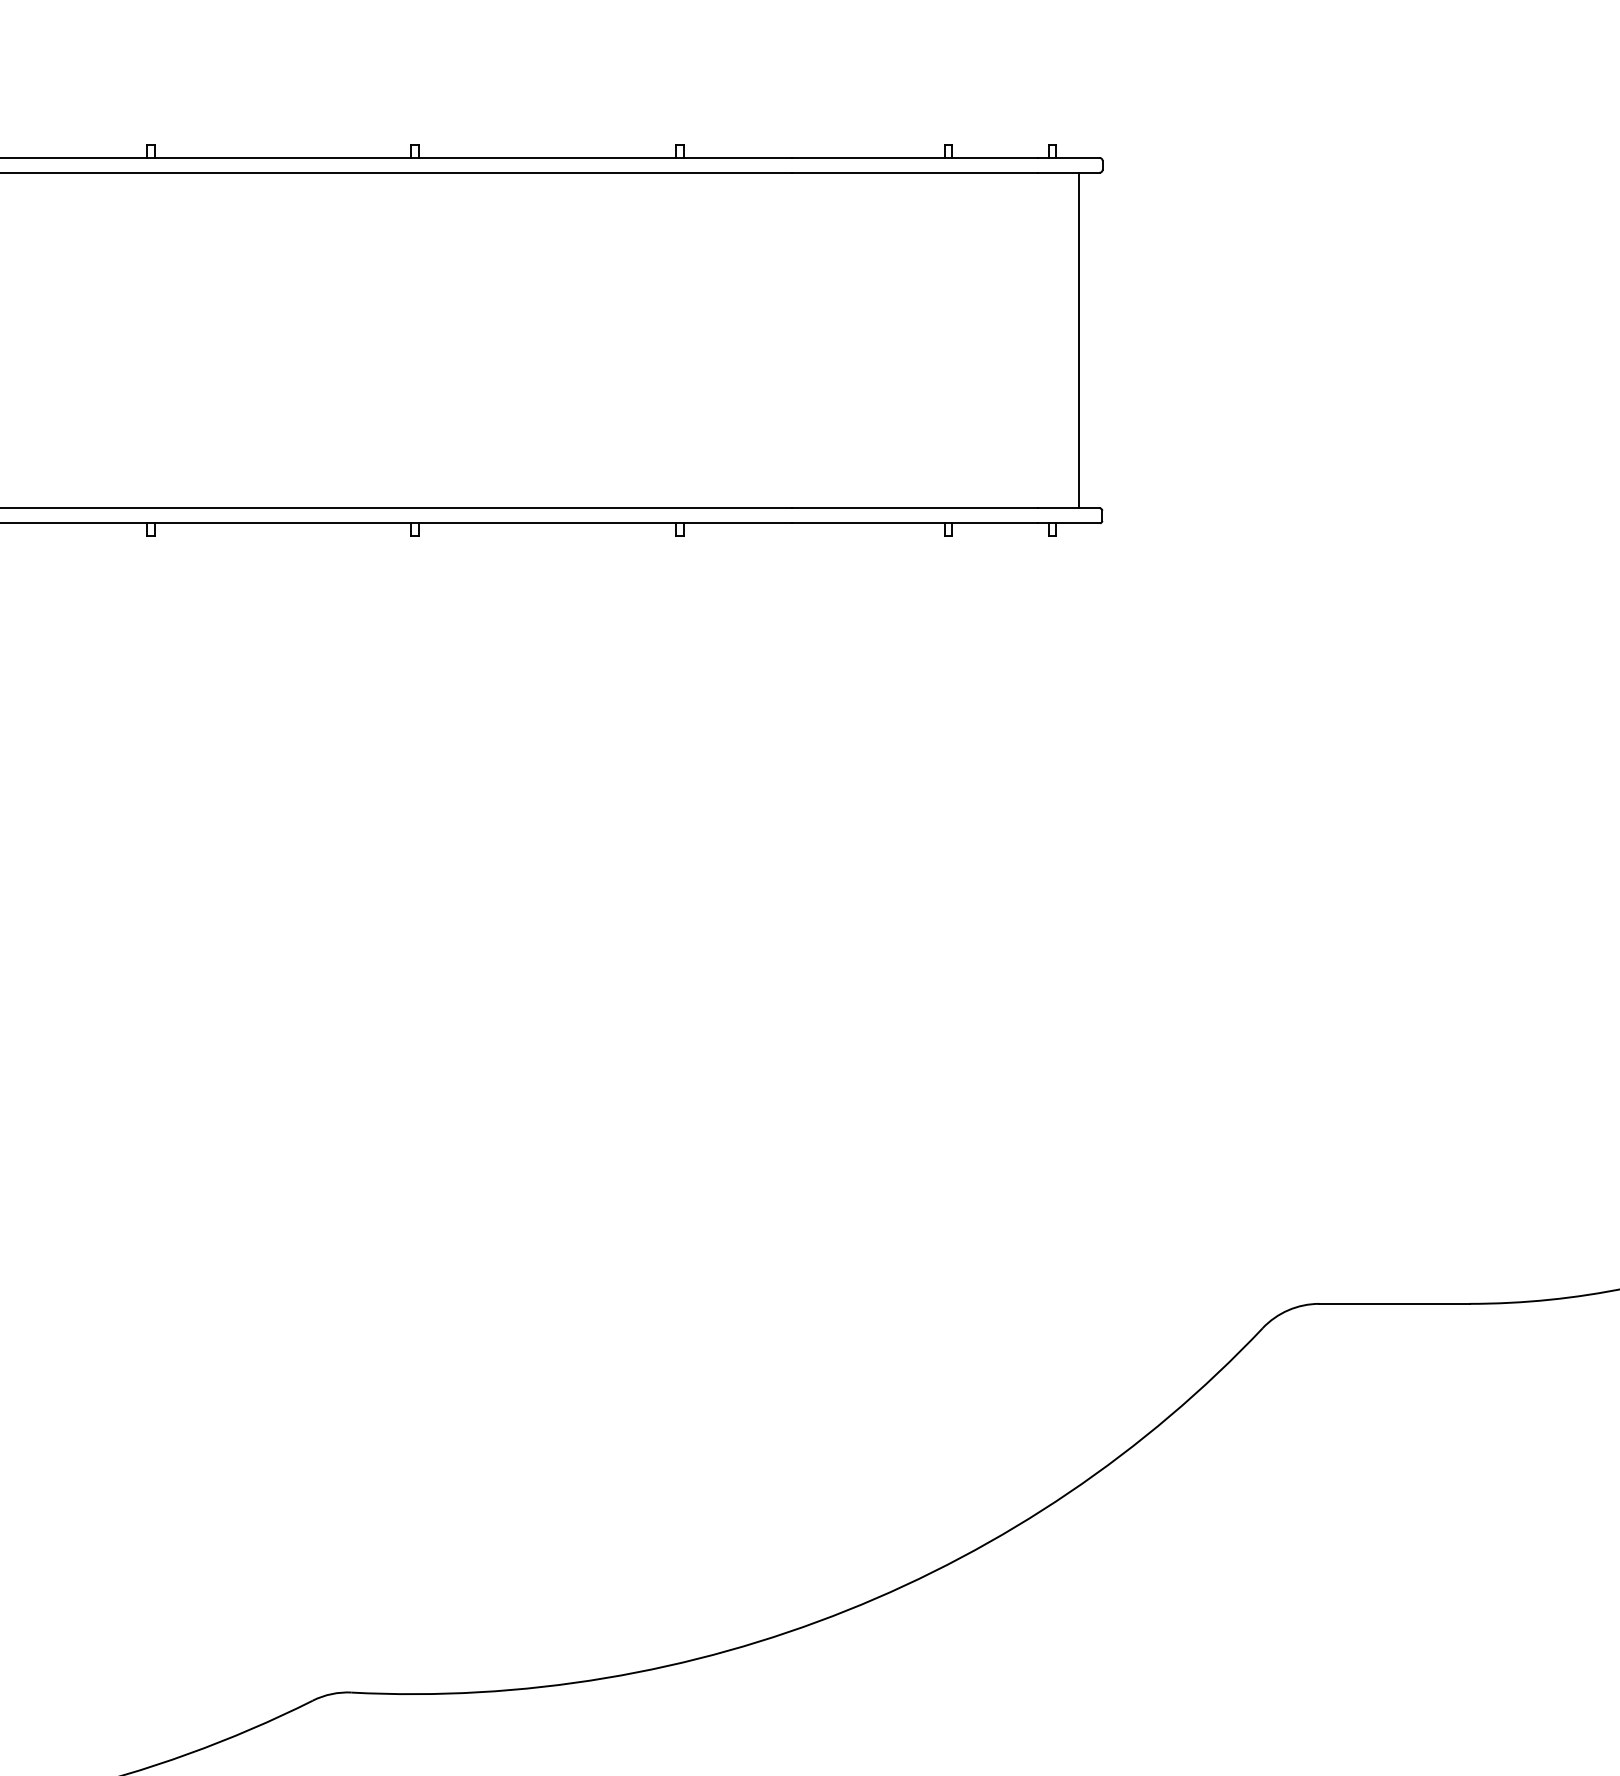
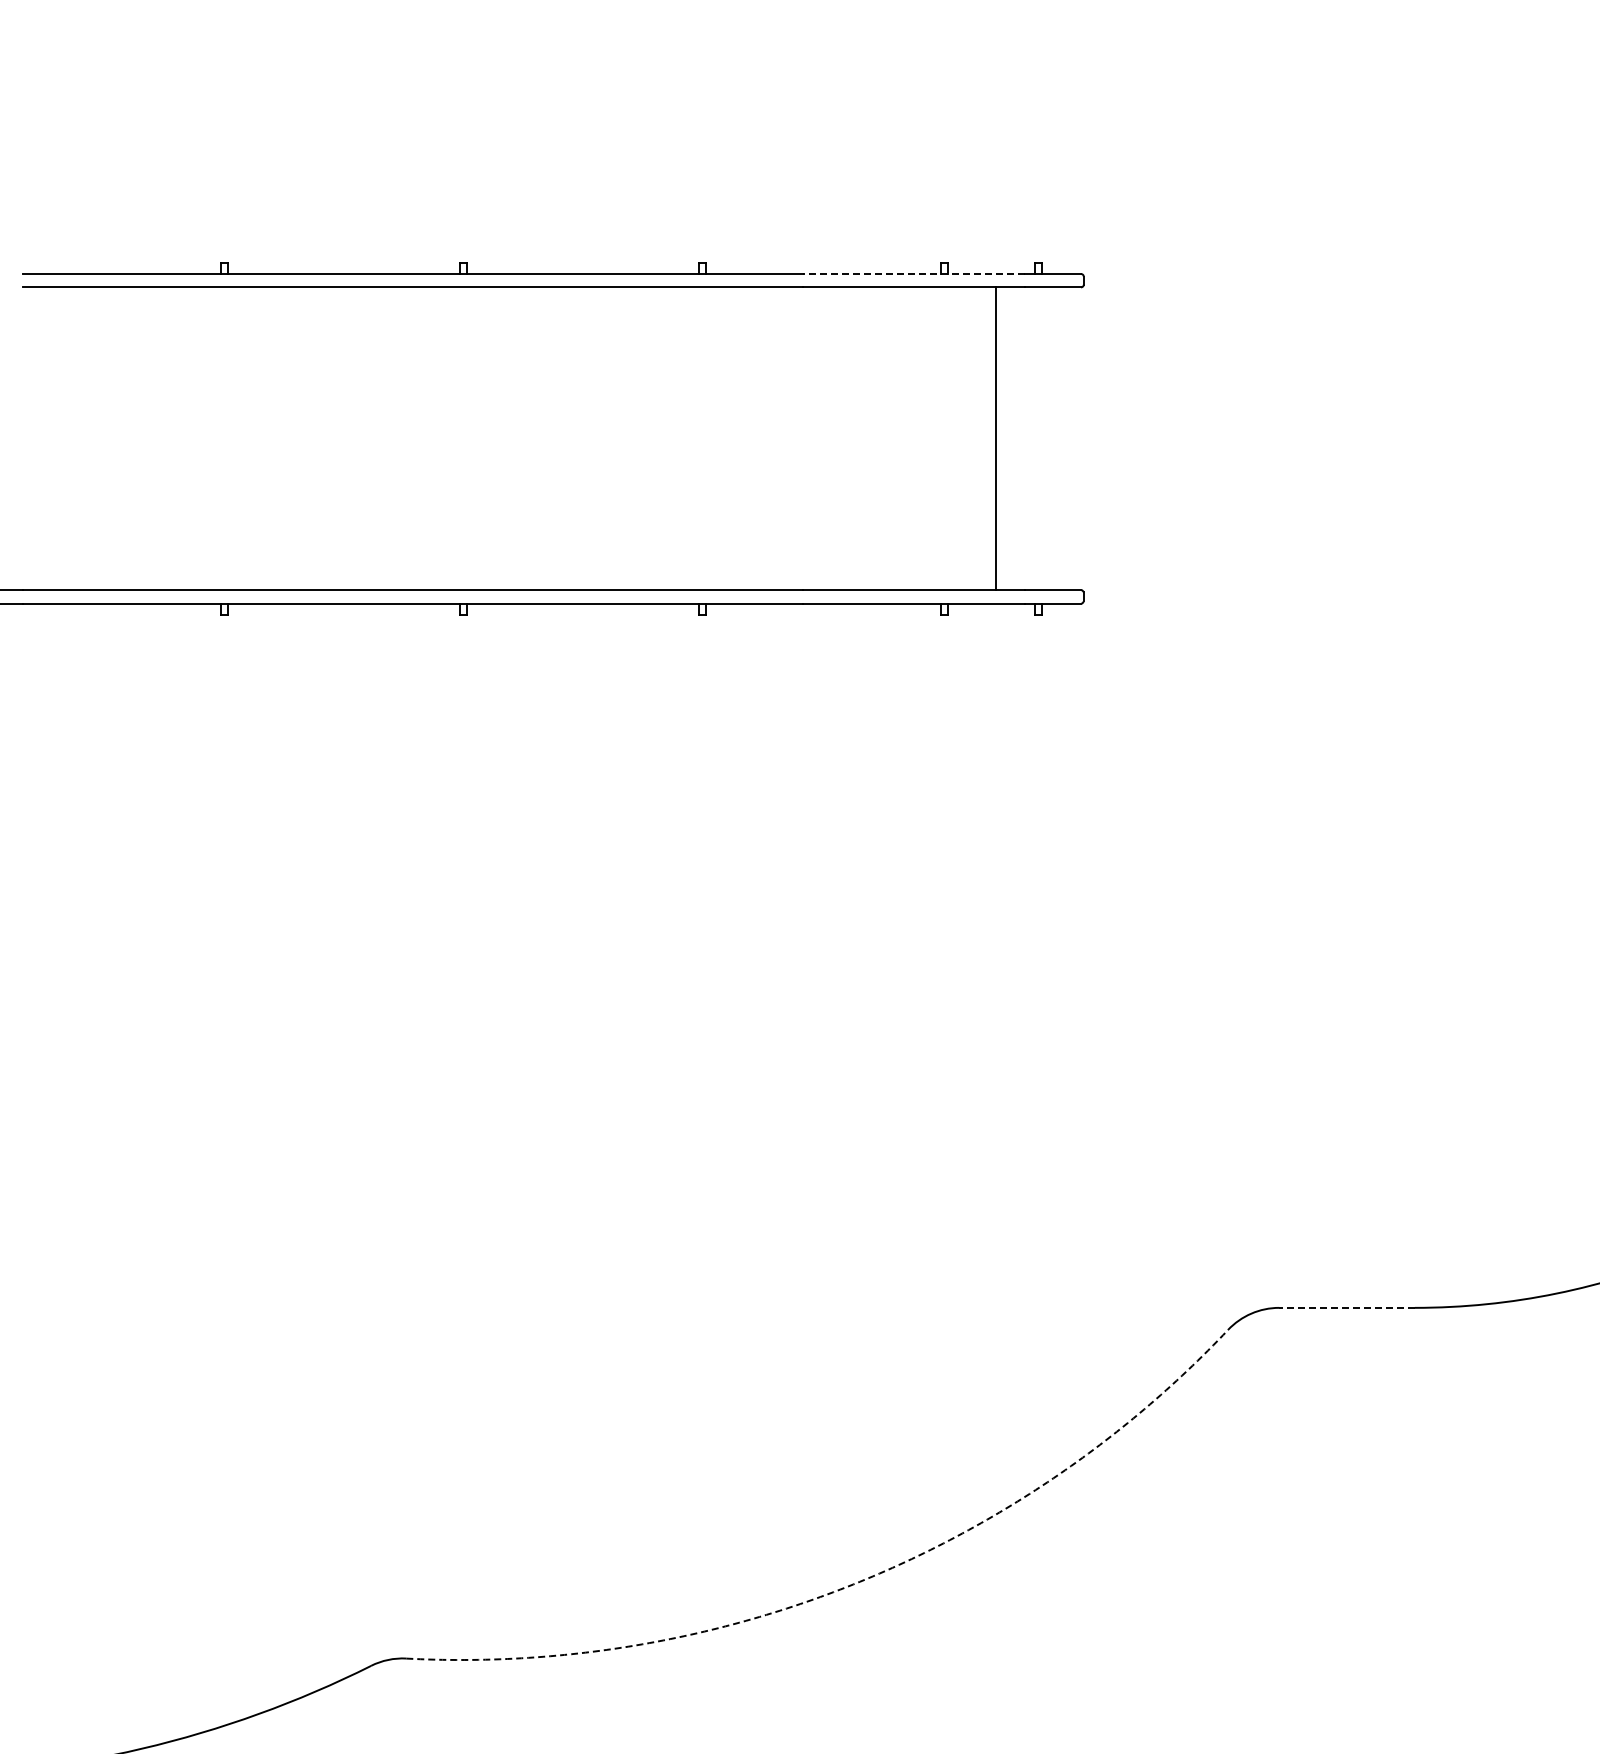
line: (915, 158) -> (914, 274), solid -> dashed
line: (1079, 340) -> (995, 438), moved
line: (1394, 1303) -> (1347, 1307), solid -> dashed
arc: (847, 1610) -> (853, 1584), solid -> dashed

